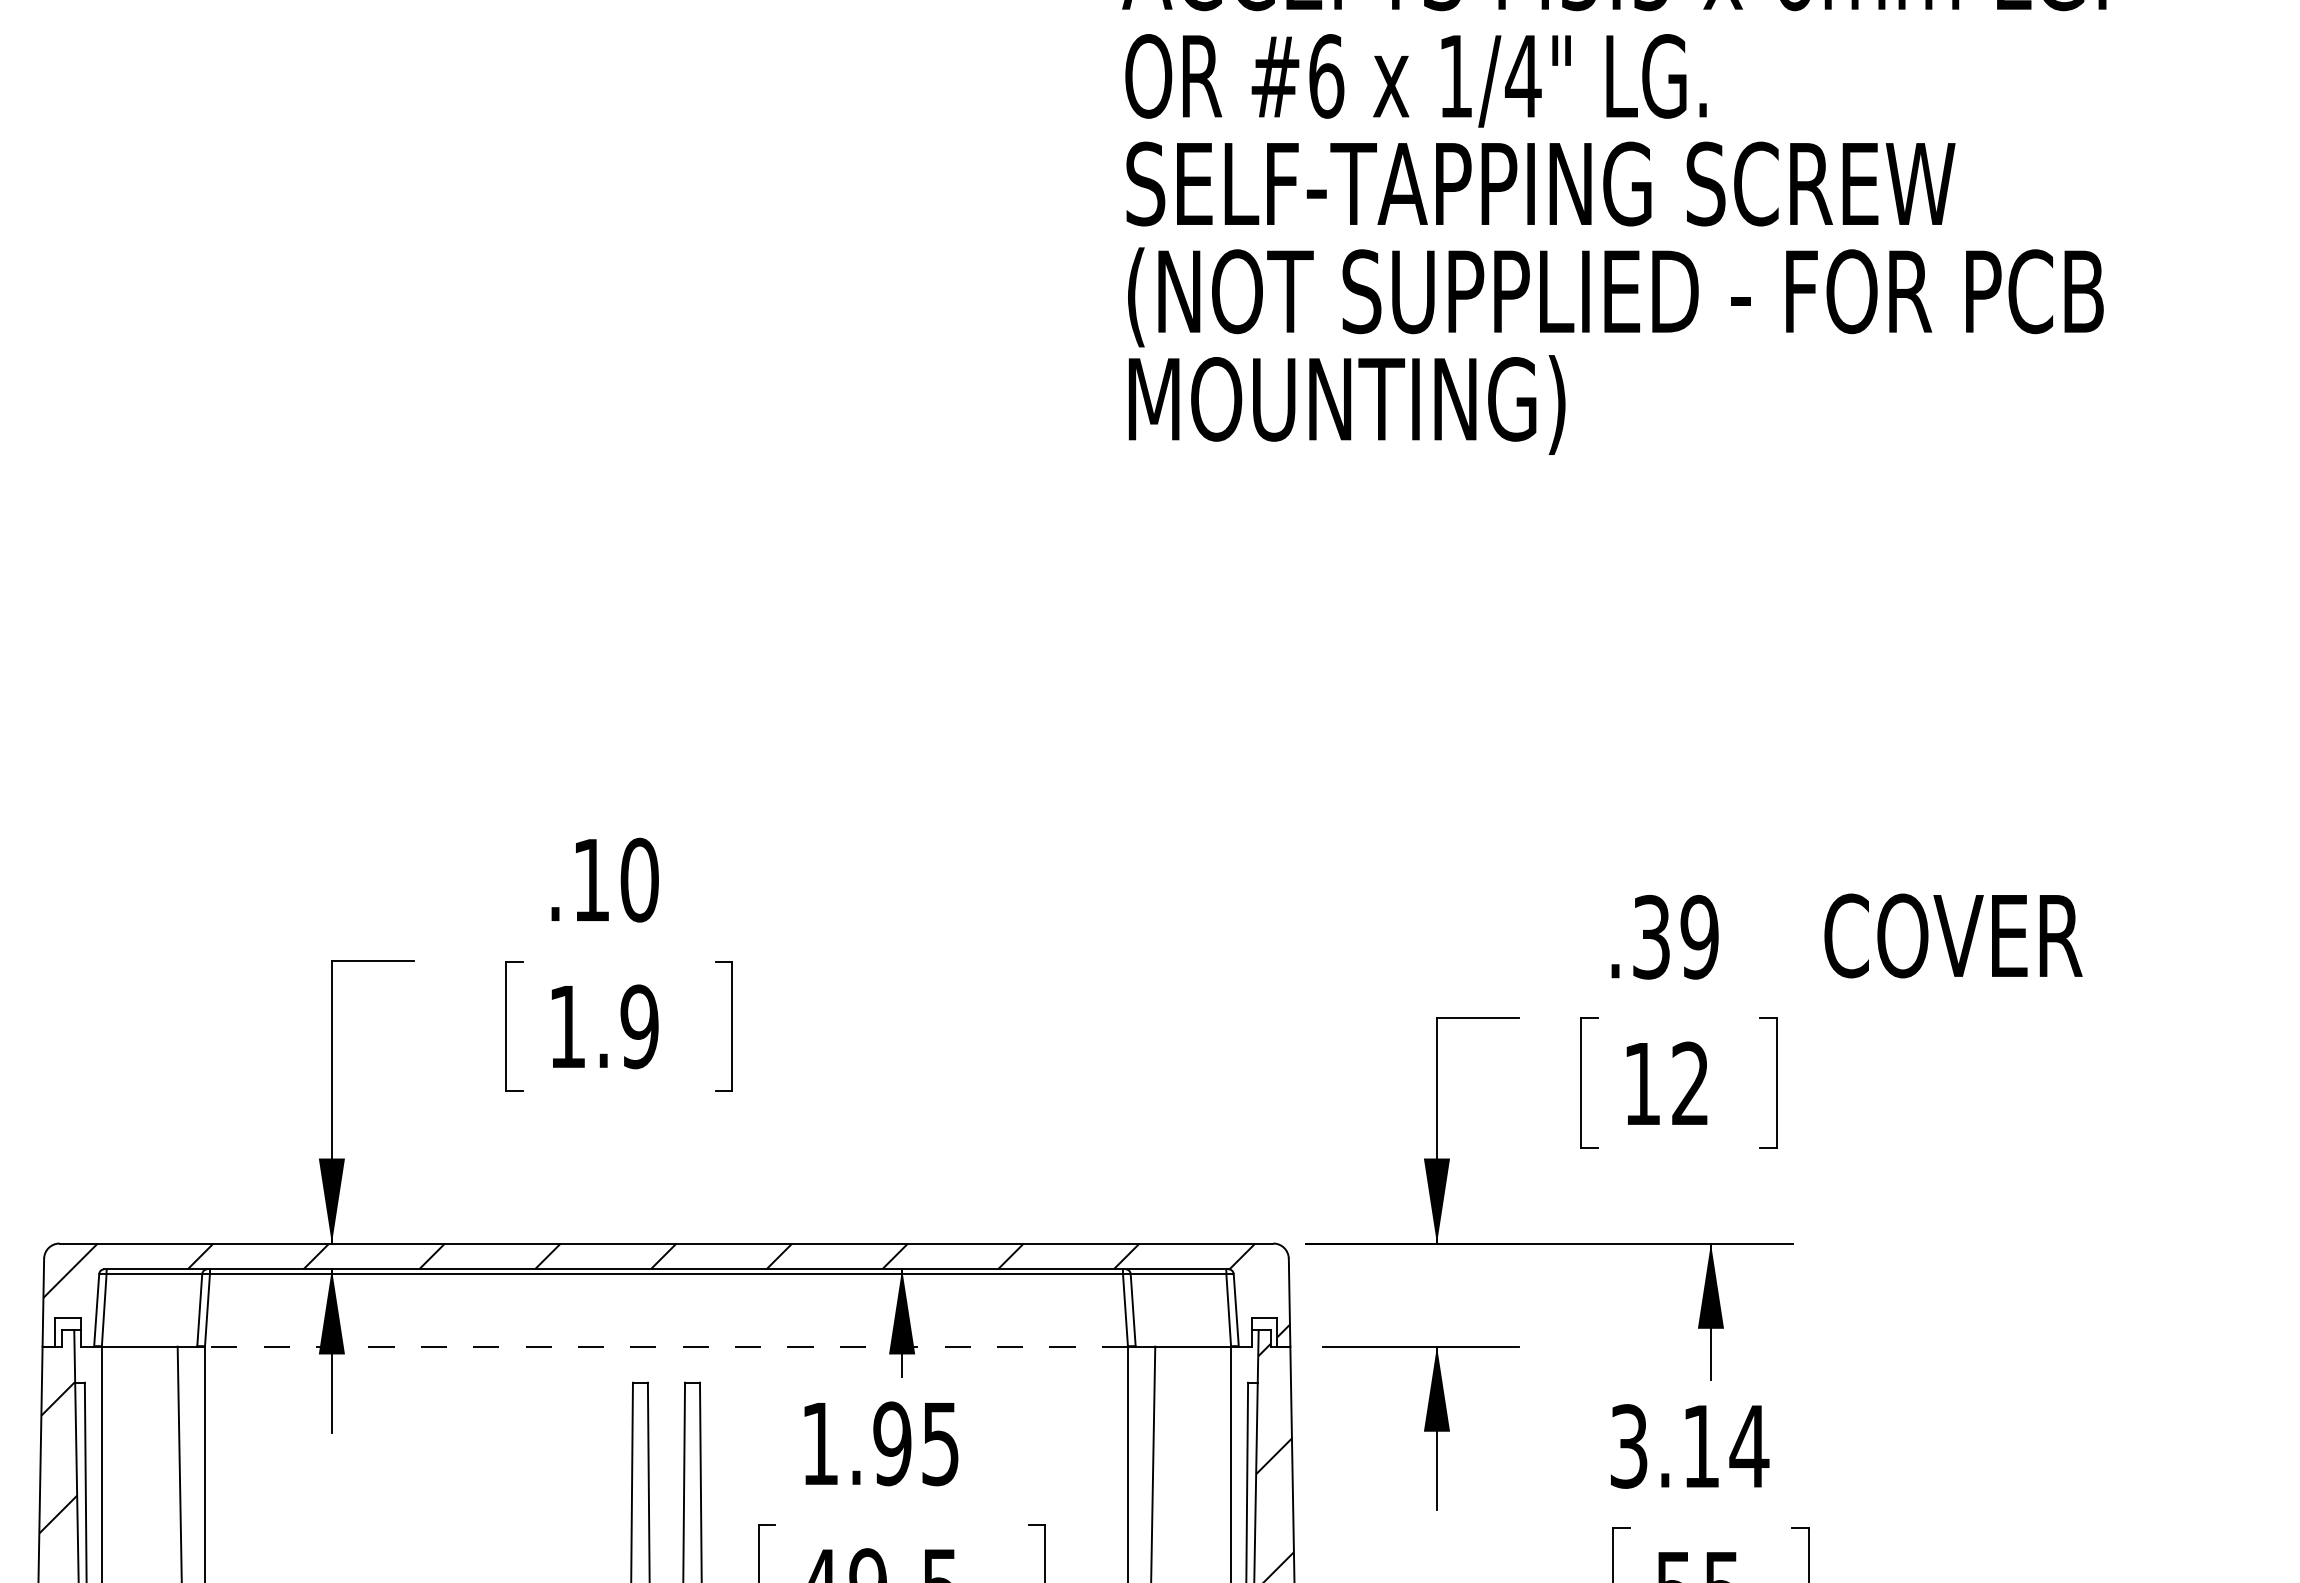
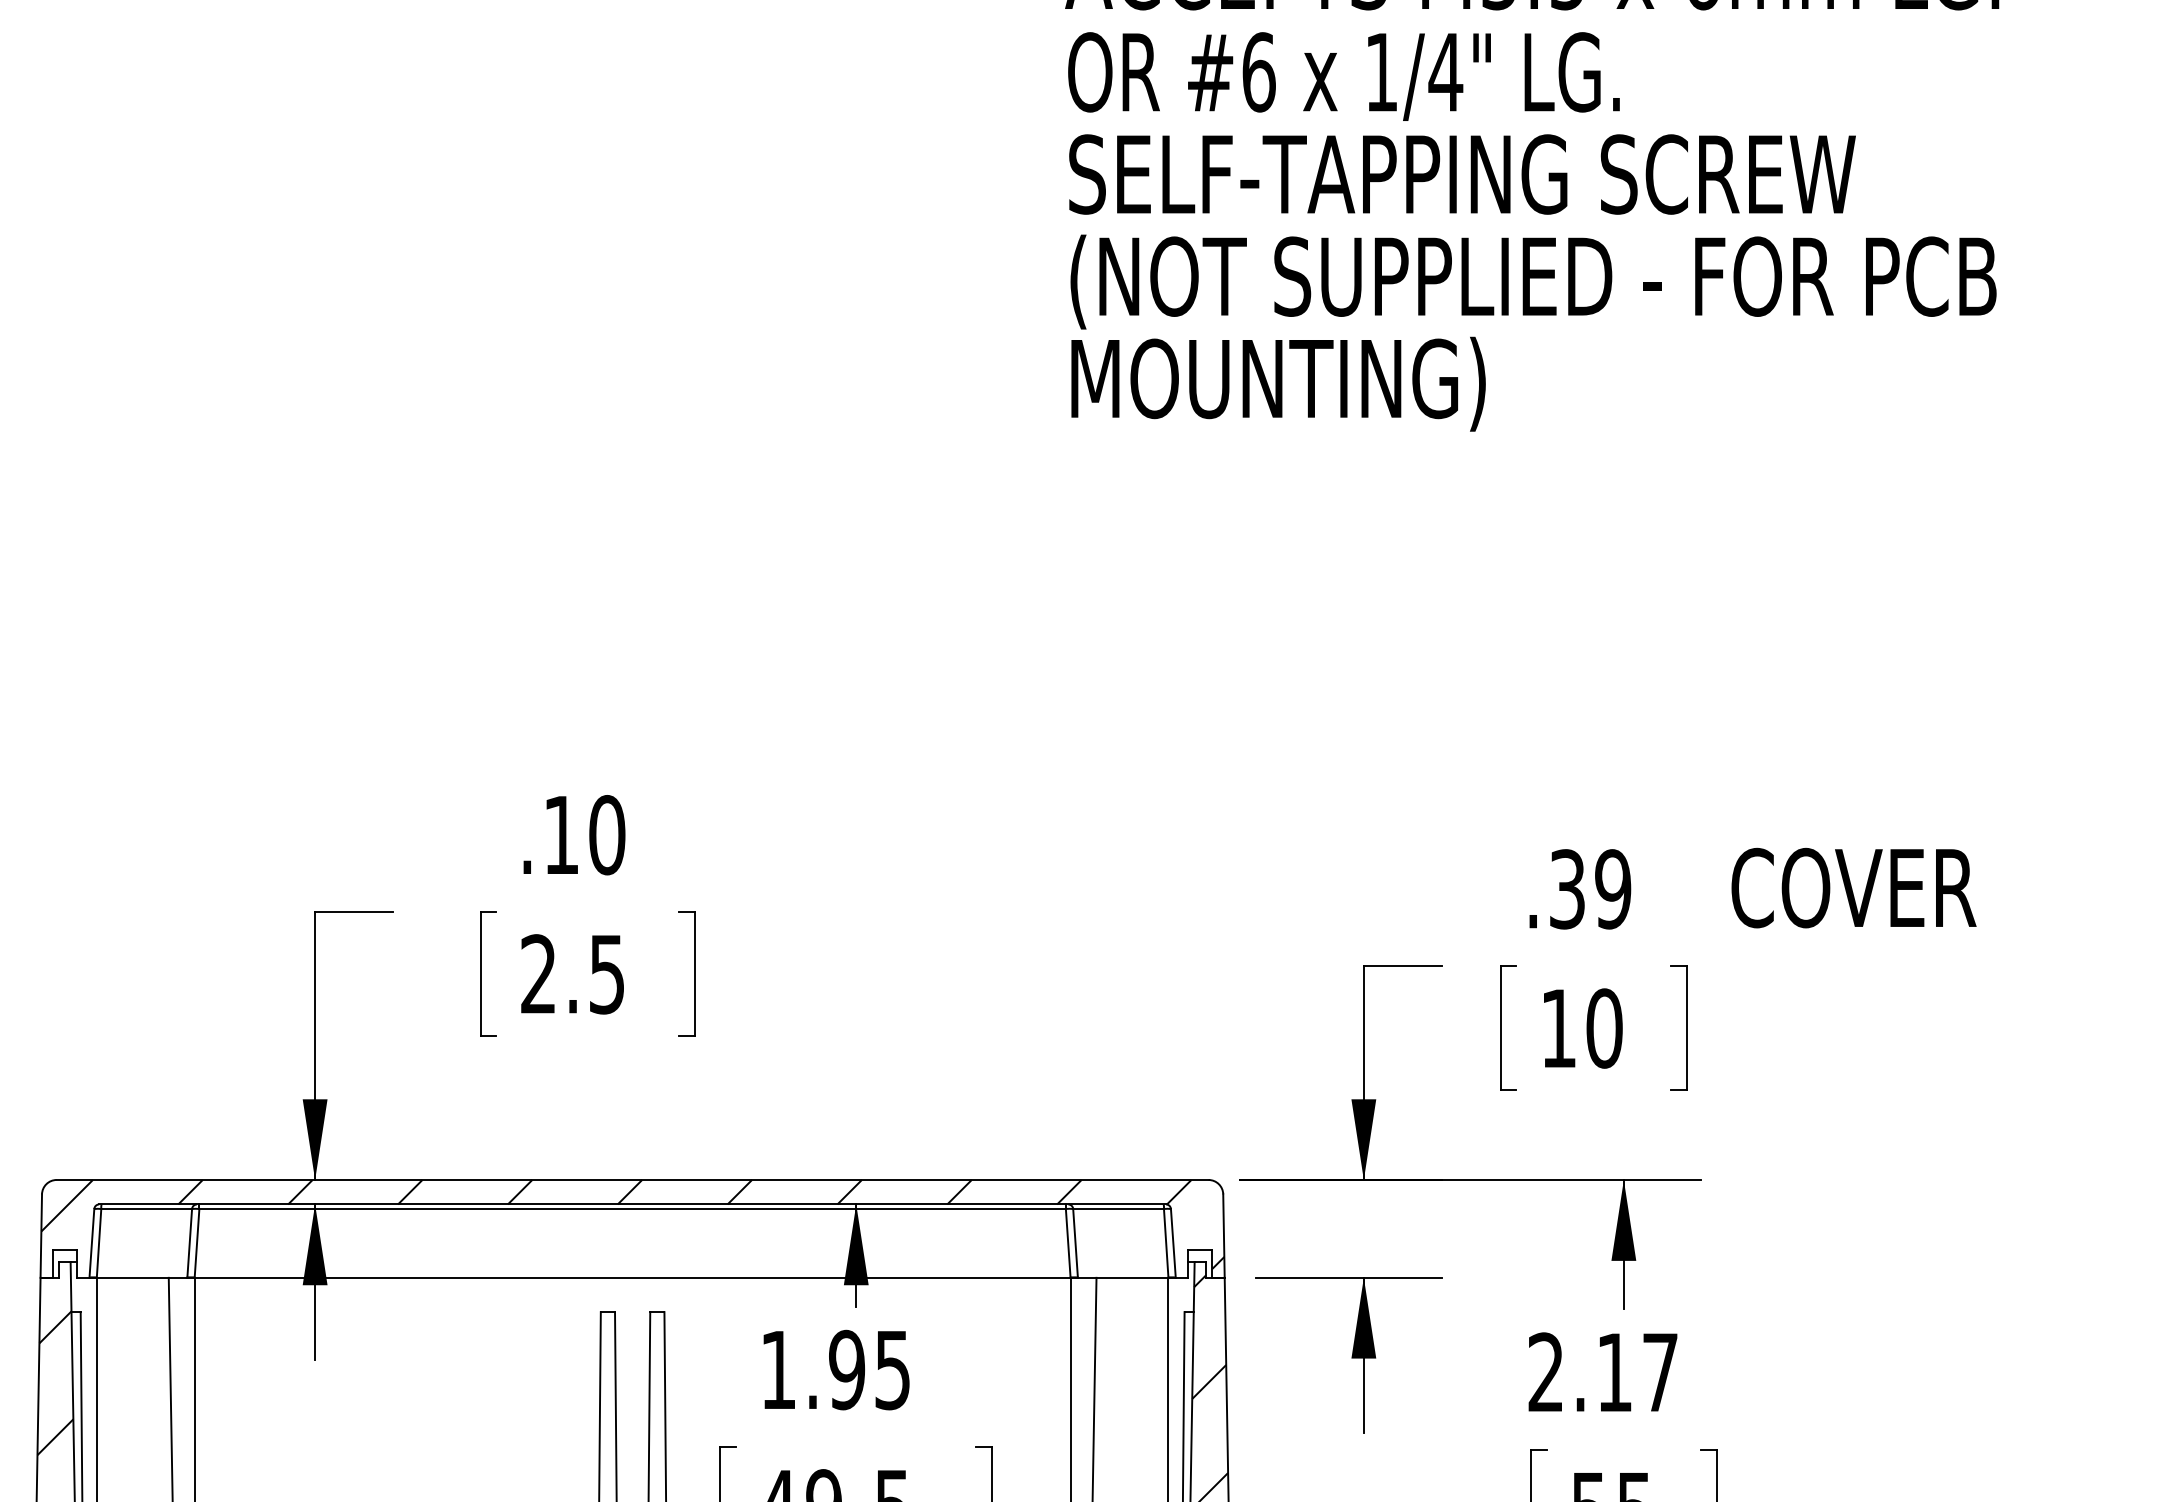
text: (603, 1026) -> (572, 974), 1.9 -> 2.5
text: (1690, 1083) -> (1604, 1028), 12 -> 10
line: (665, 1346) -> (631, 1277), dashed -> solid
text: (1689, 1446) -> (1603, 1372), 3.14 -> 2.17

